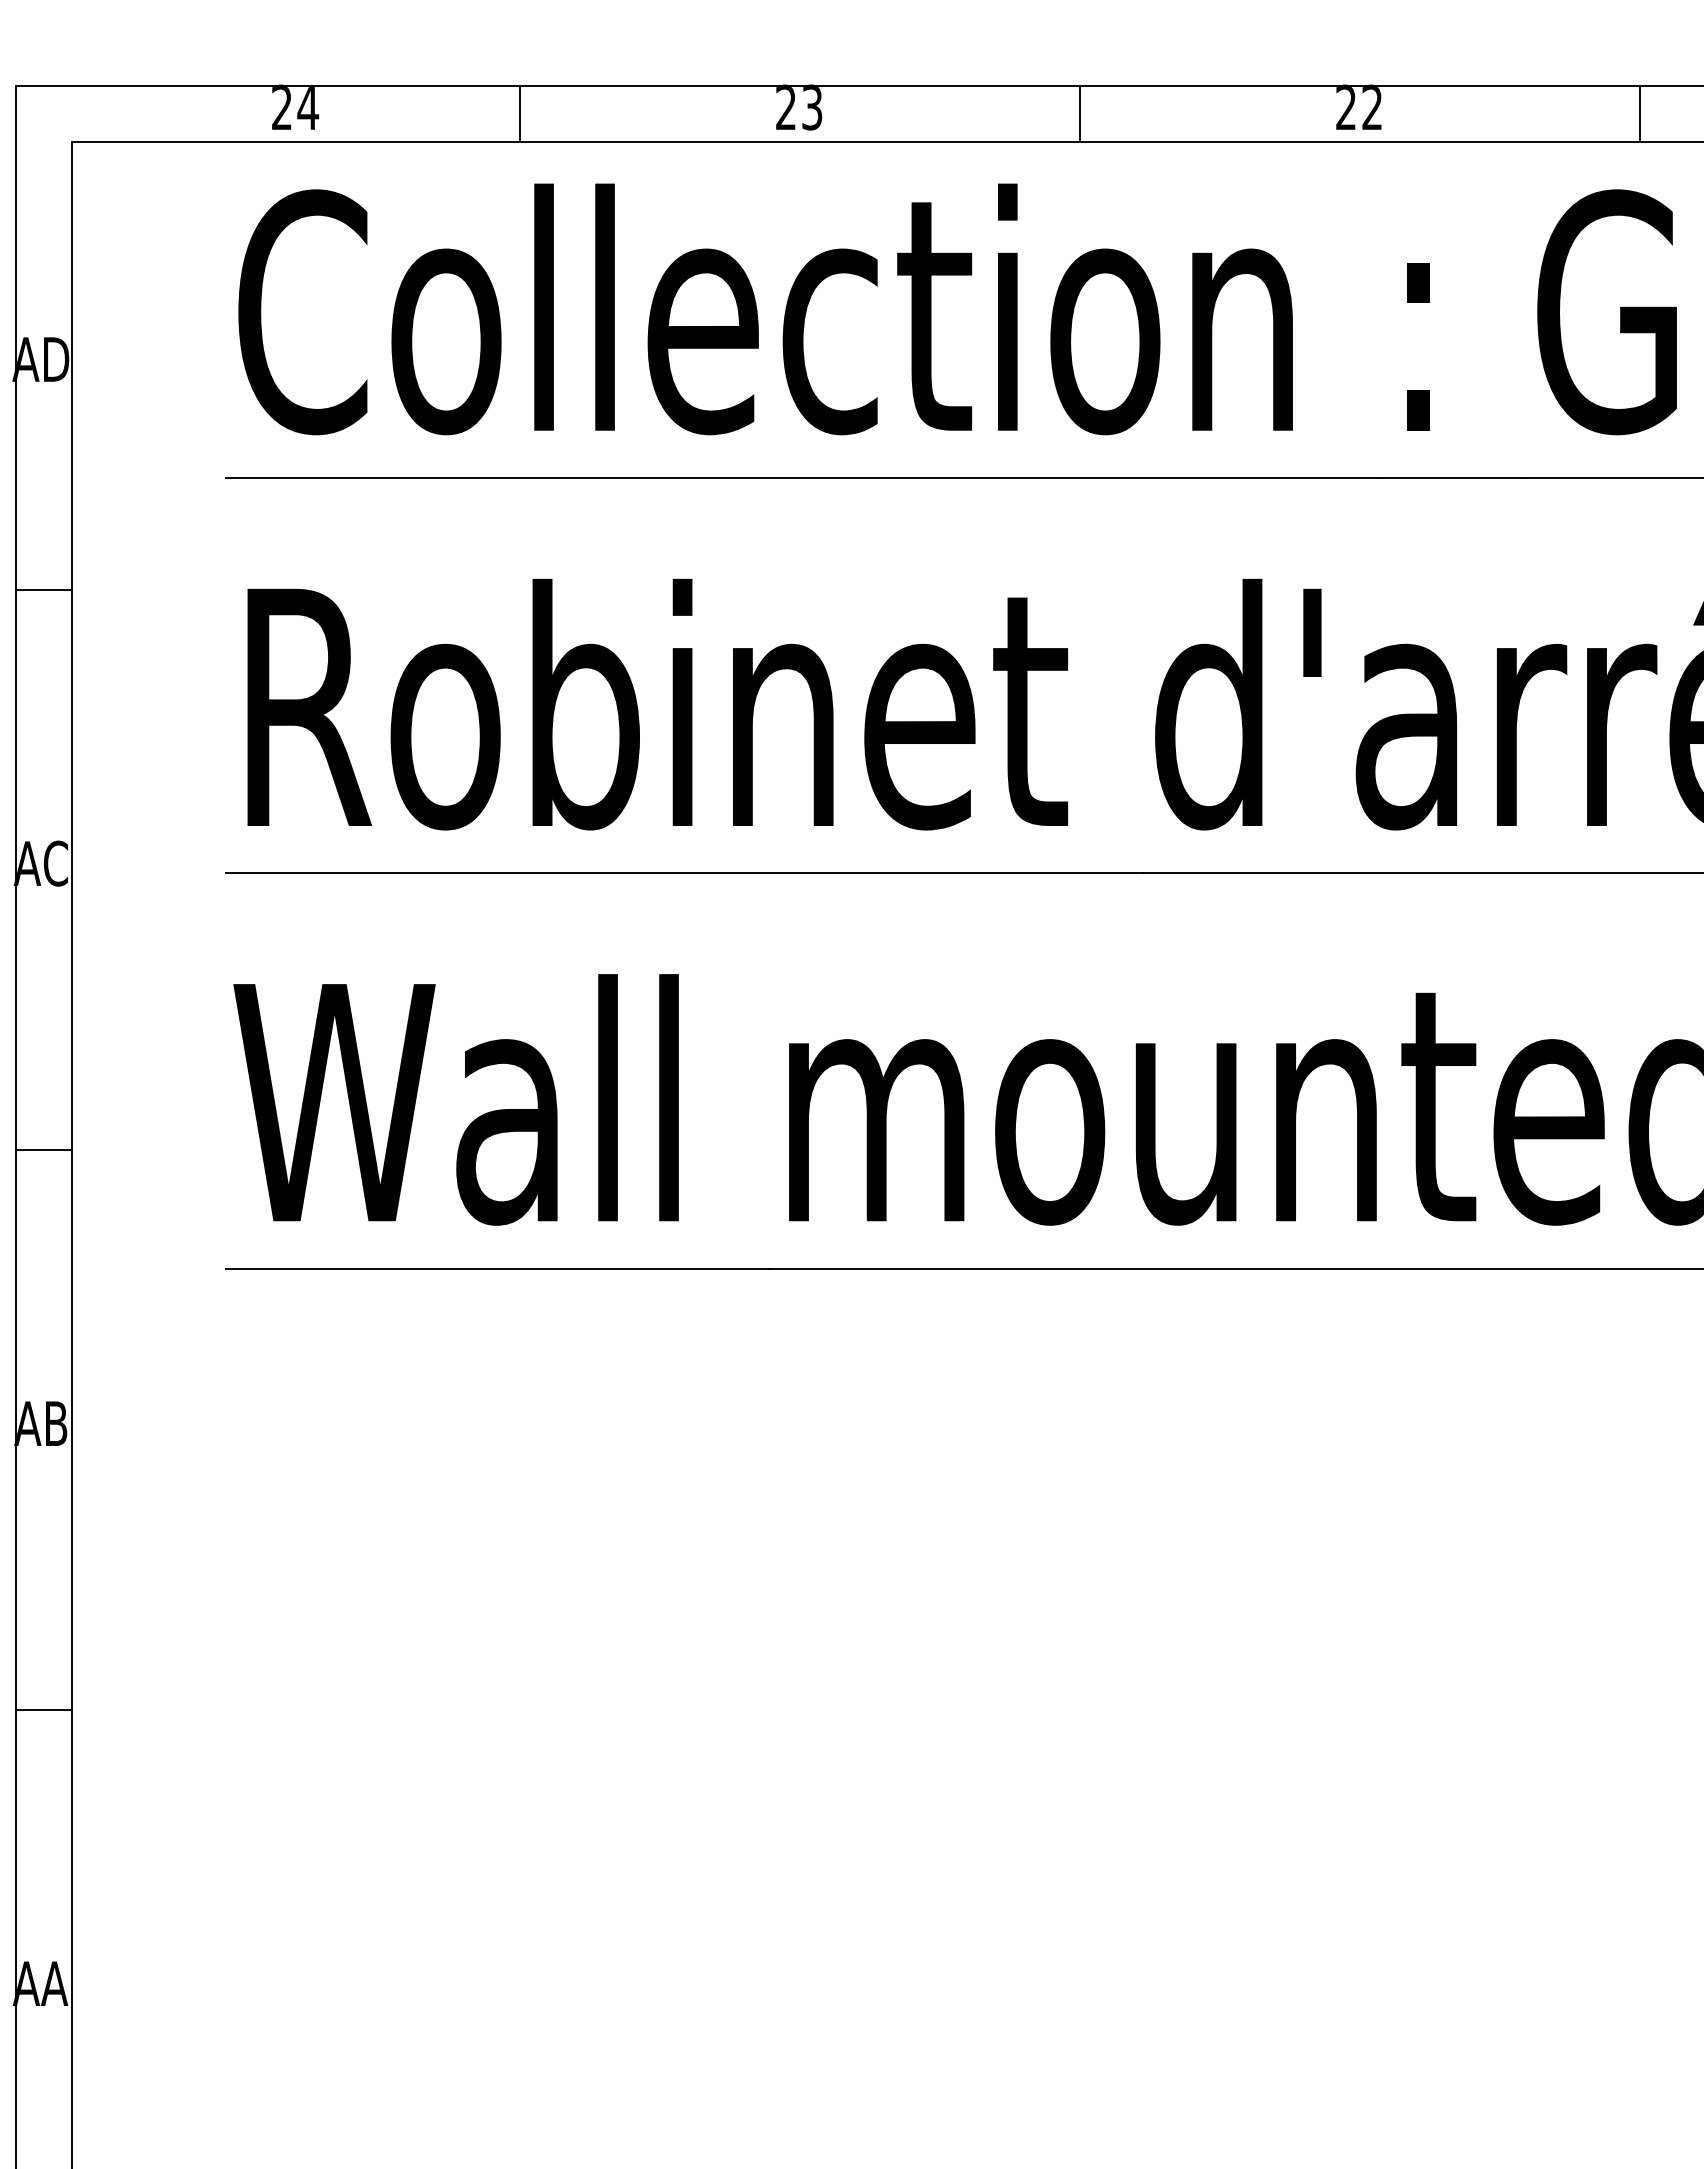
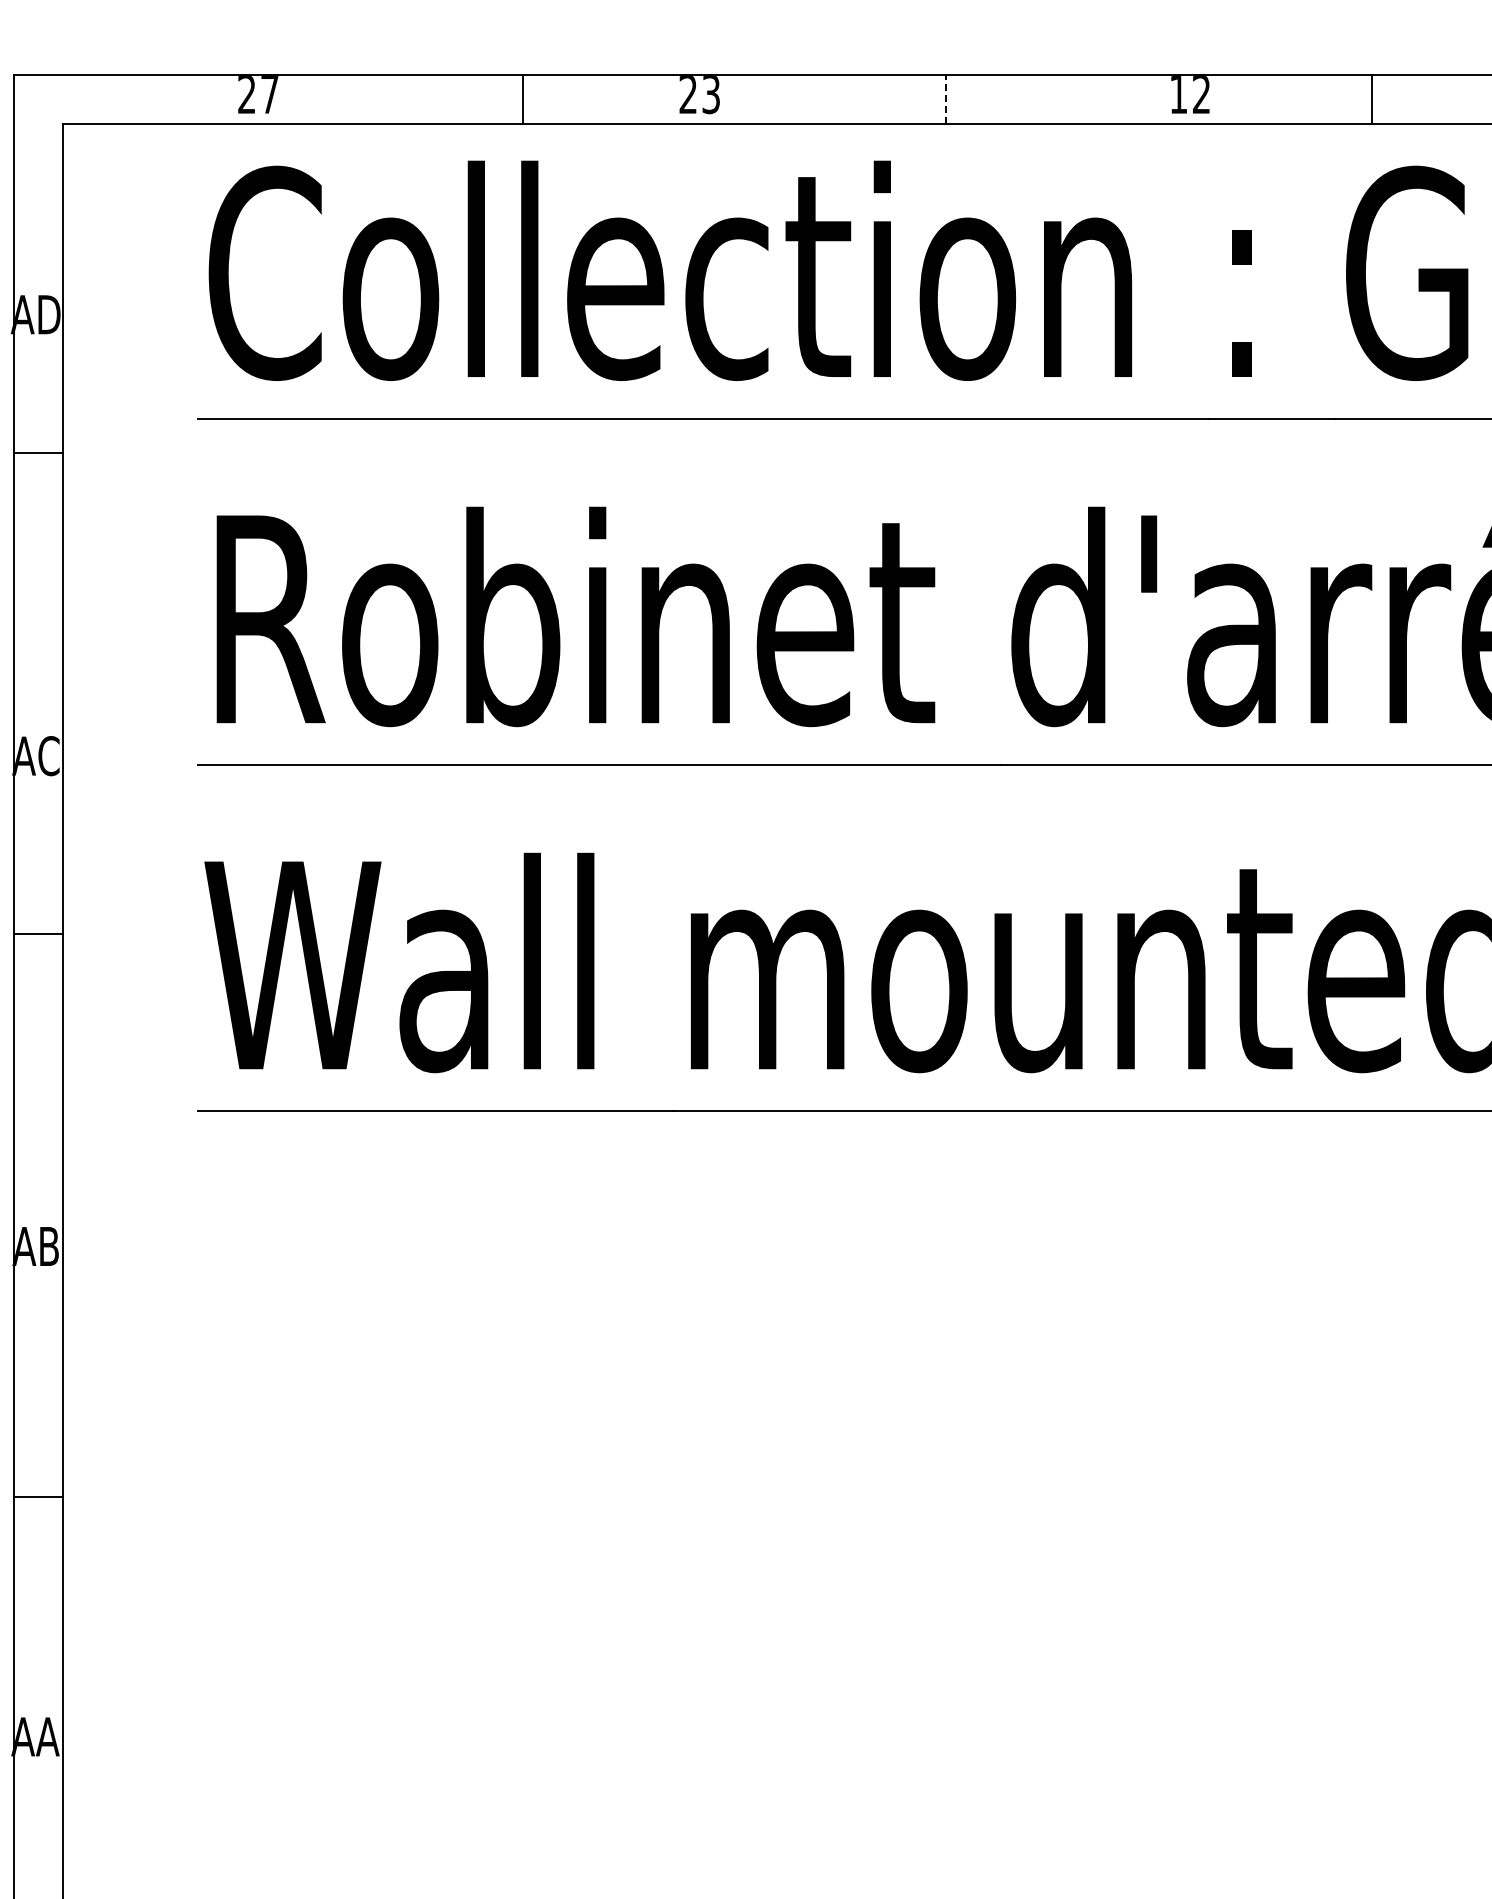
text: (307, 108) -> (269, 94), 24 -> 27
text: (1345, 108) -> (1178, 94), 22 -> 12
line: (520, 113) -> (523, 99), moved
line: (1079, 113) -> (945, 99), solid -> dashed
line: (1640, 113) -> (1372, 99), moved
line: (43, 589) -> (38, 452), moved
line: (43, 1149) -> (38, 933), moved

